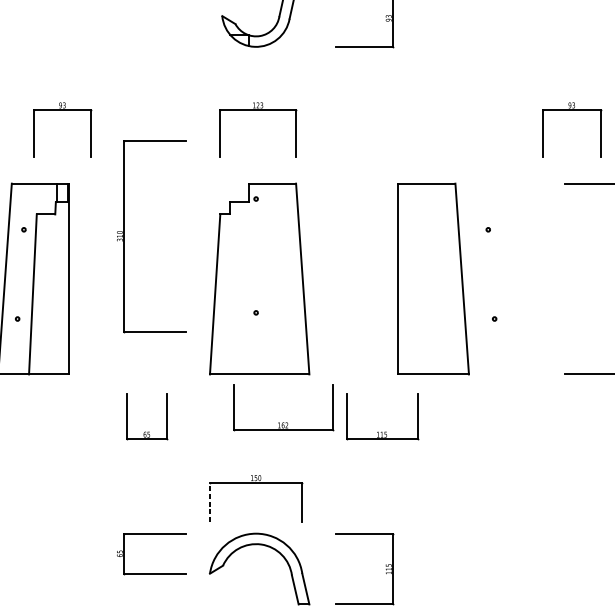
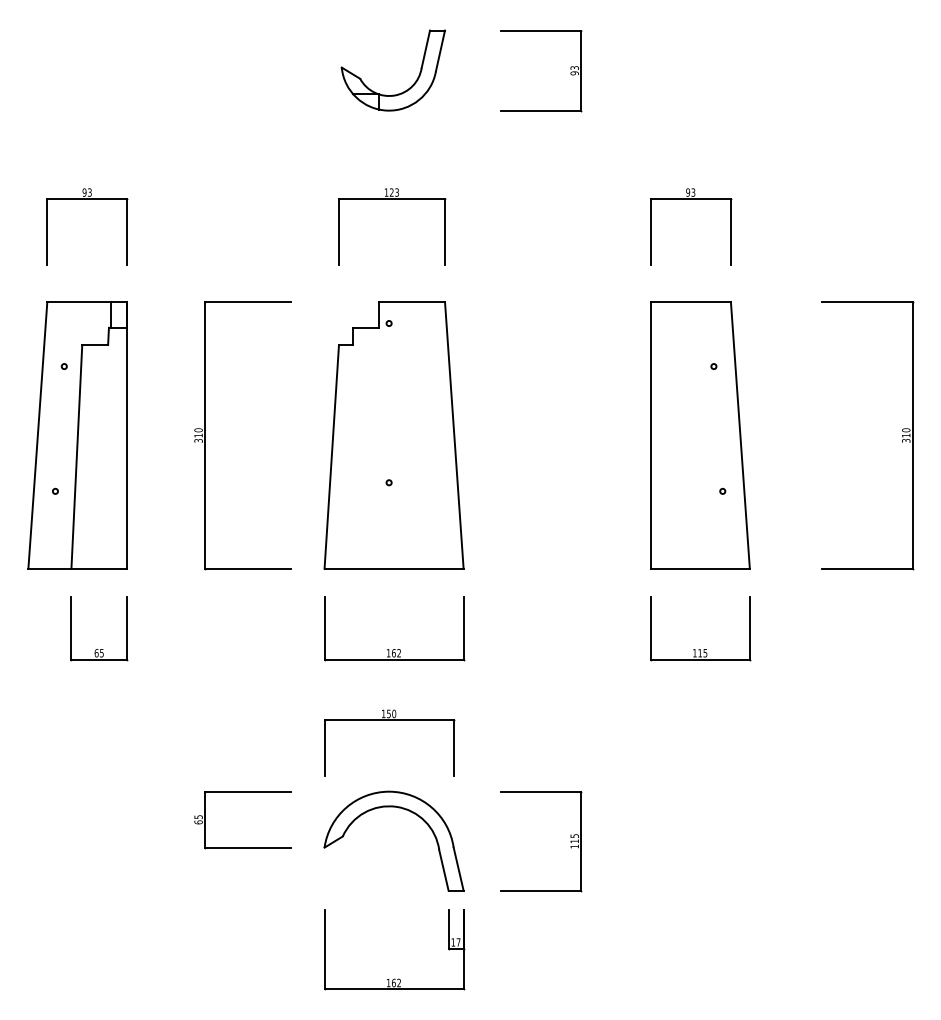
part: (62, 110) -> (87, 199), moved
part: (572, 110) -> (691, 199), moved
part: (124, 236) -> (205, 435), moved
part: (433, 279) -> (700, 435), moved
part: (283, 422) -> (394, 649), moved
part: (146, 432) -> (98, 649), moved
part: (382, 432) -> (700, 649), moved
line: (209, 502) -> (324, 748), dashed -> solid

